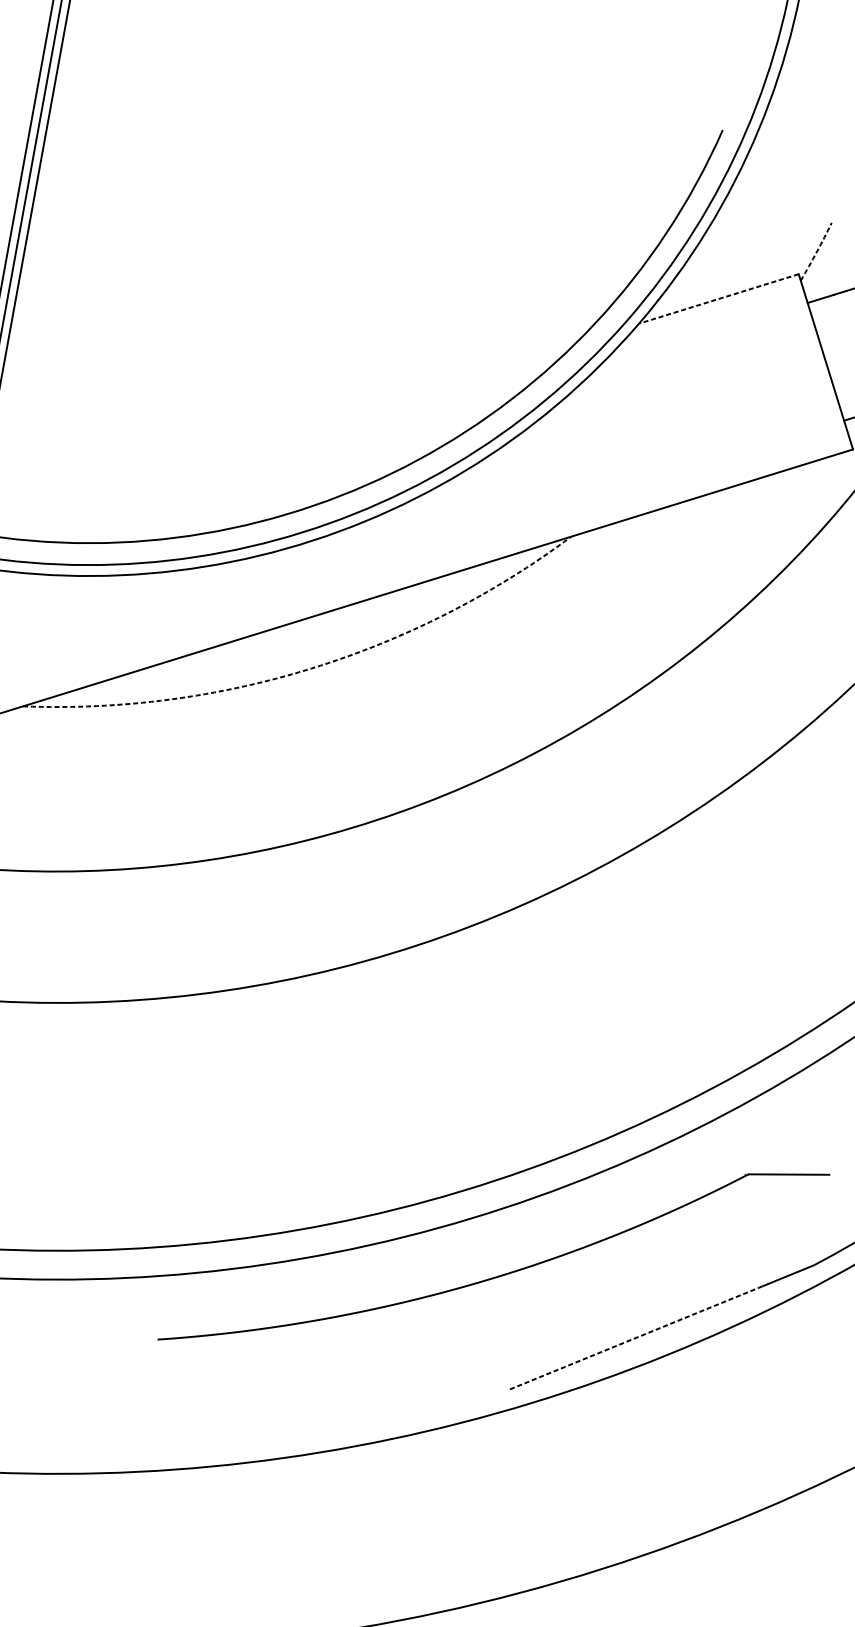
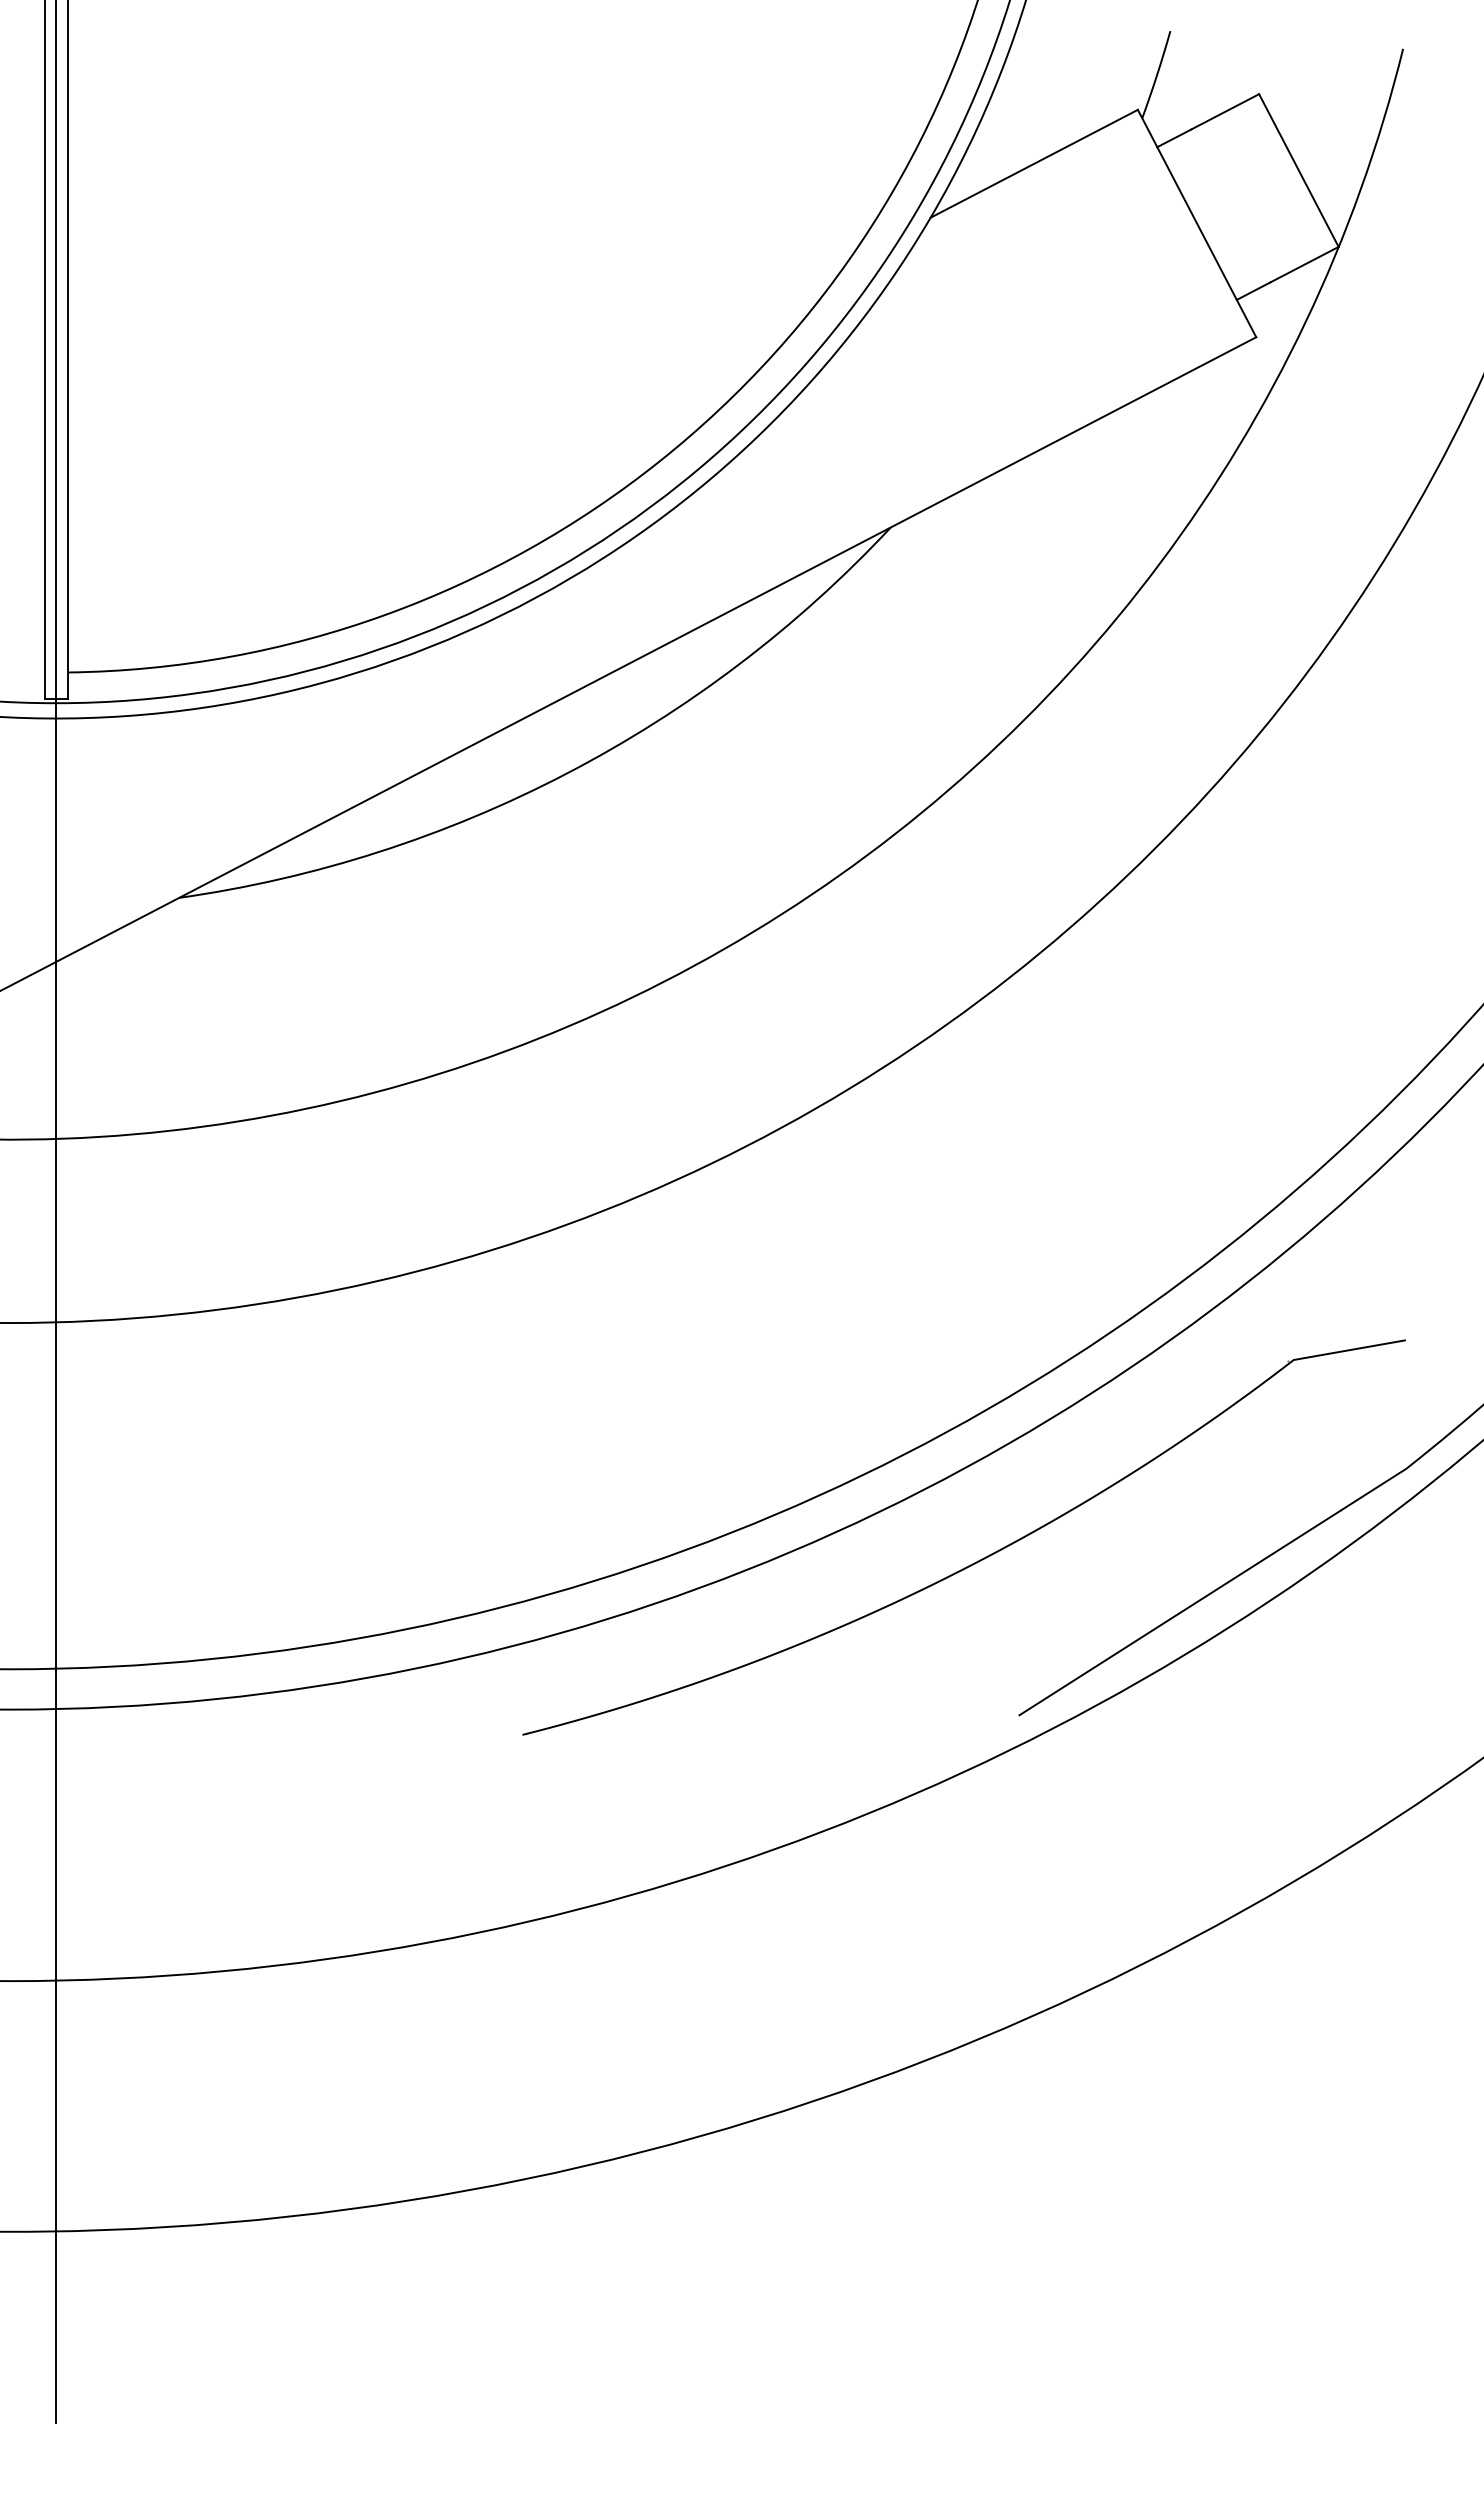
arc: (817, 251) -> (1157, 74), dashed -> solid
line: (719, 298) -> (1034, 163), dashed -> solid
arc: (311, 668) -> (566, 773), dashed -> solid
line: (636, 1337) -> (1180, 1612), dashed -> solid

